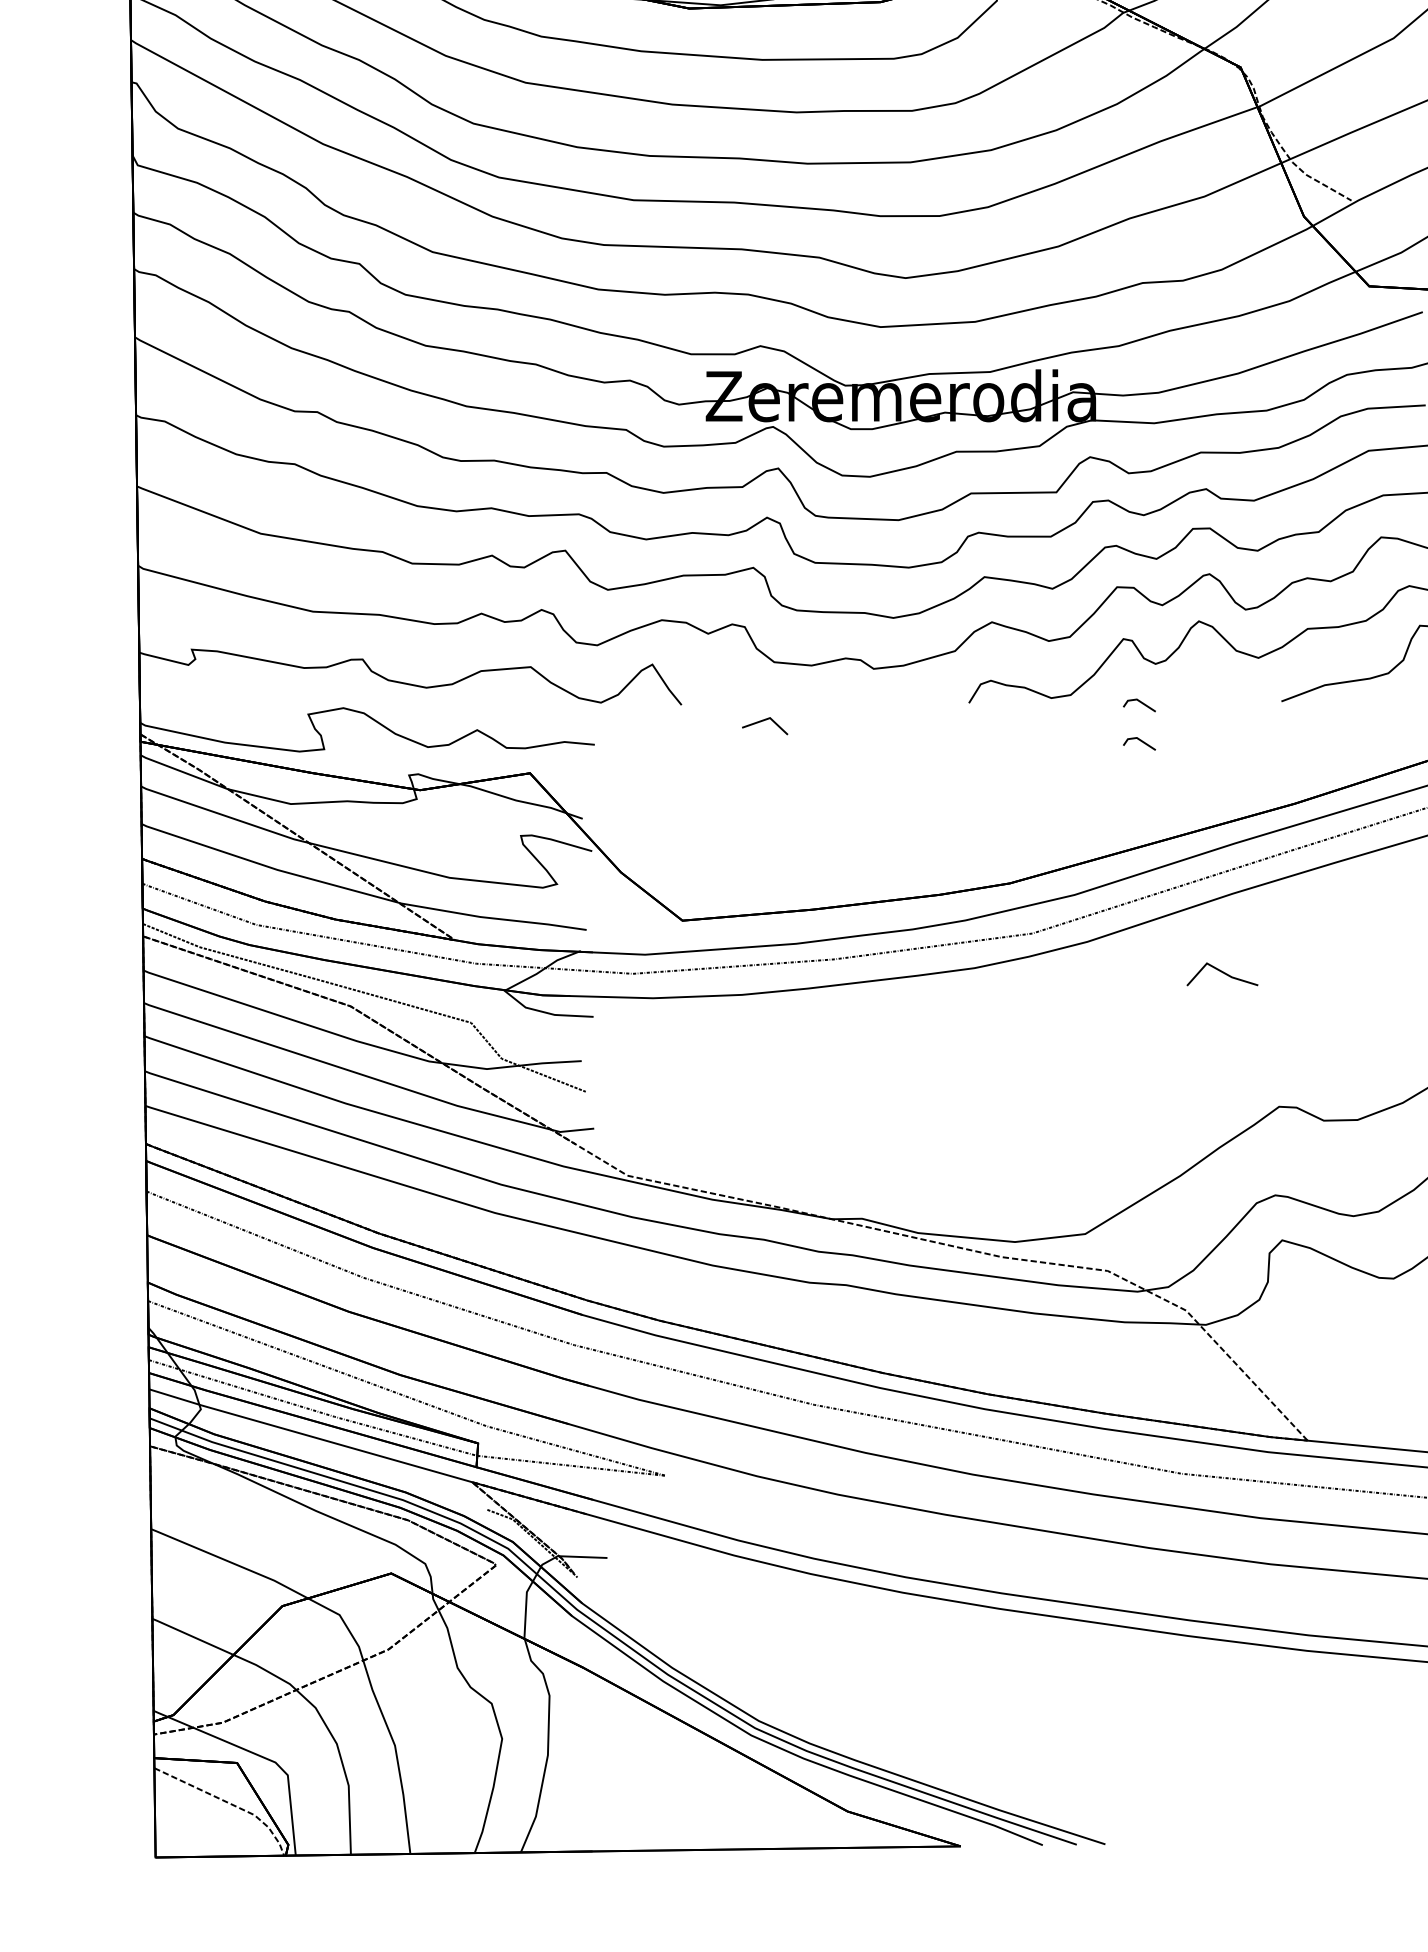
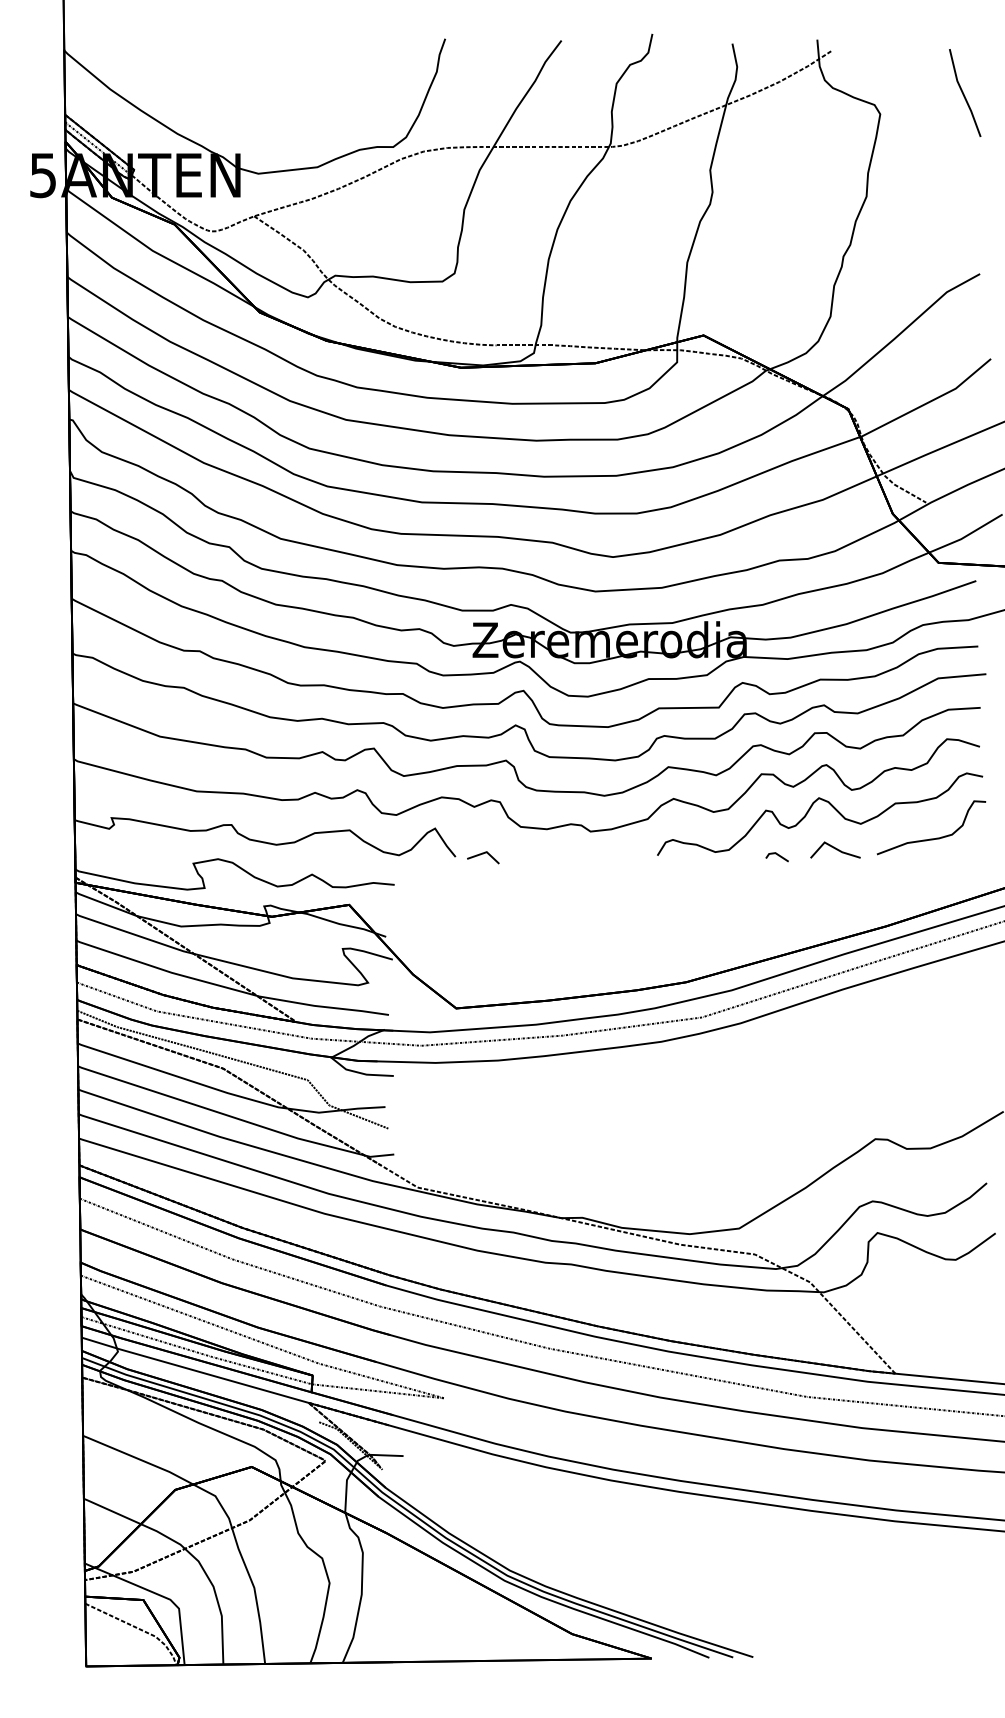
line: (765, 721) -> (483, 854), moved
line: (1139, 741) -> (777, 882), removed
line: (1222, 973) -> (835, 849), moved

